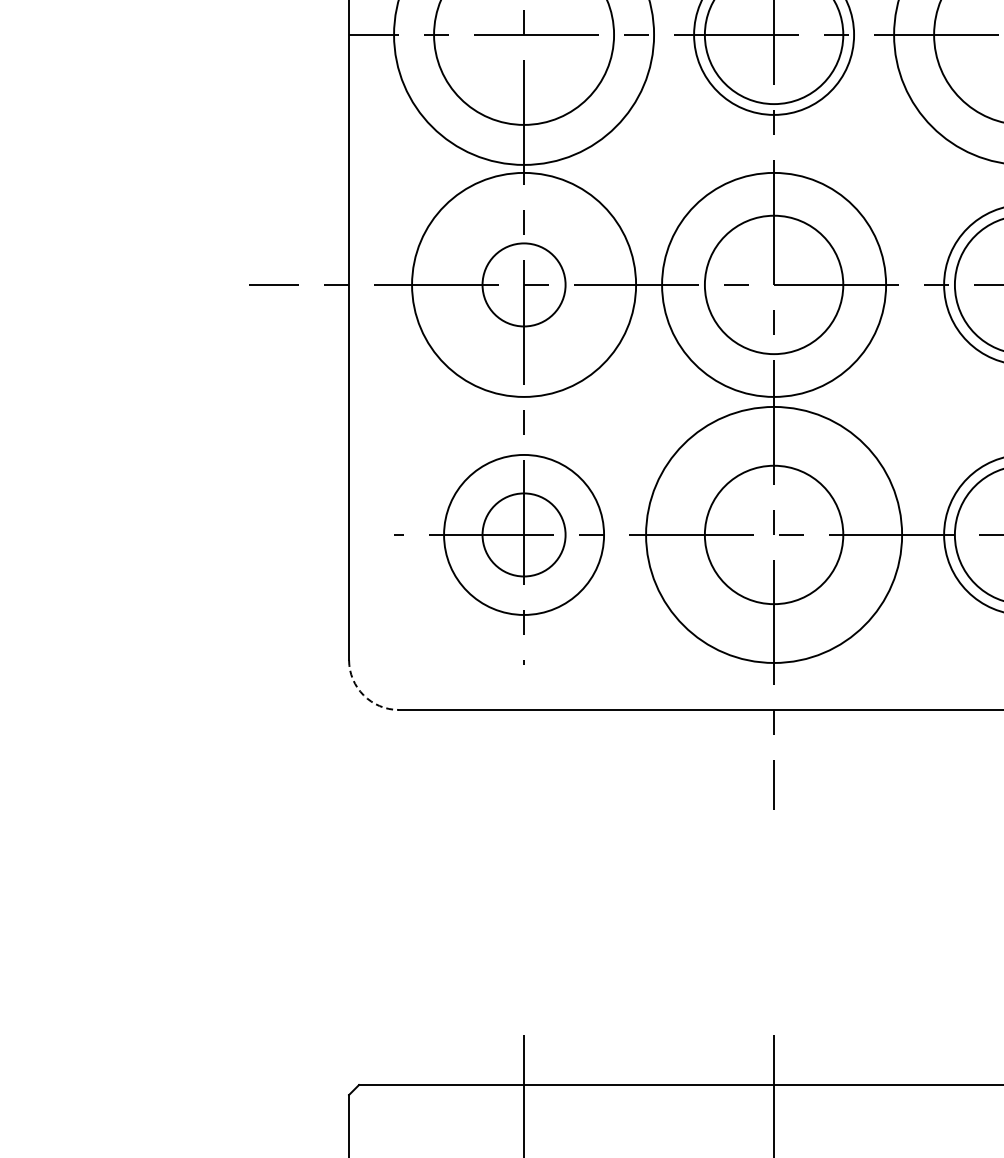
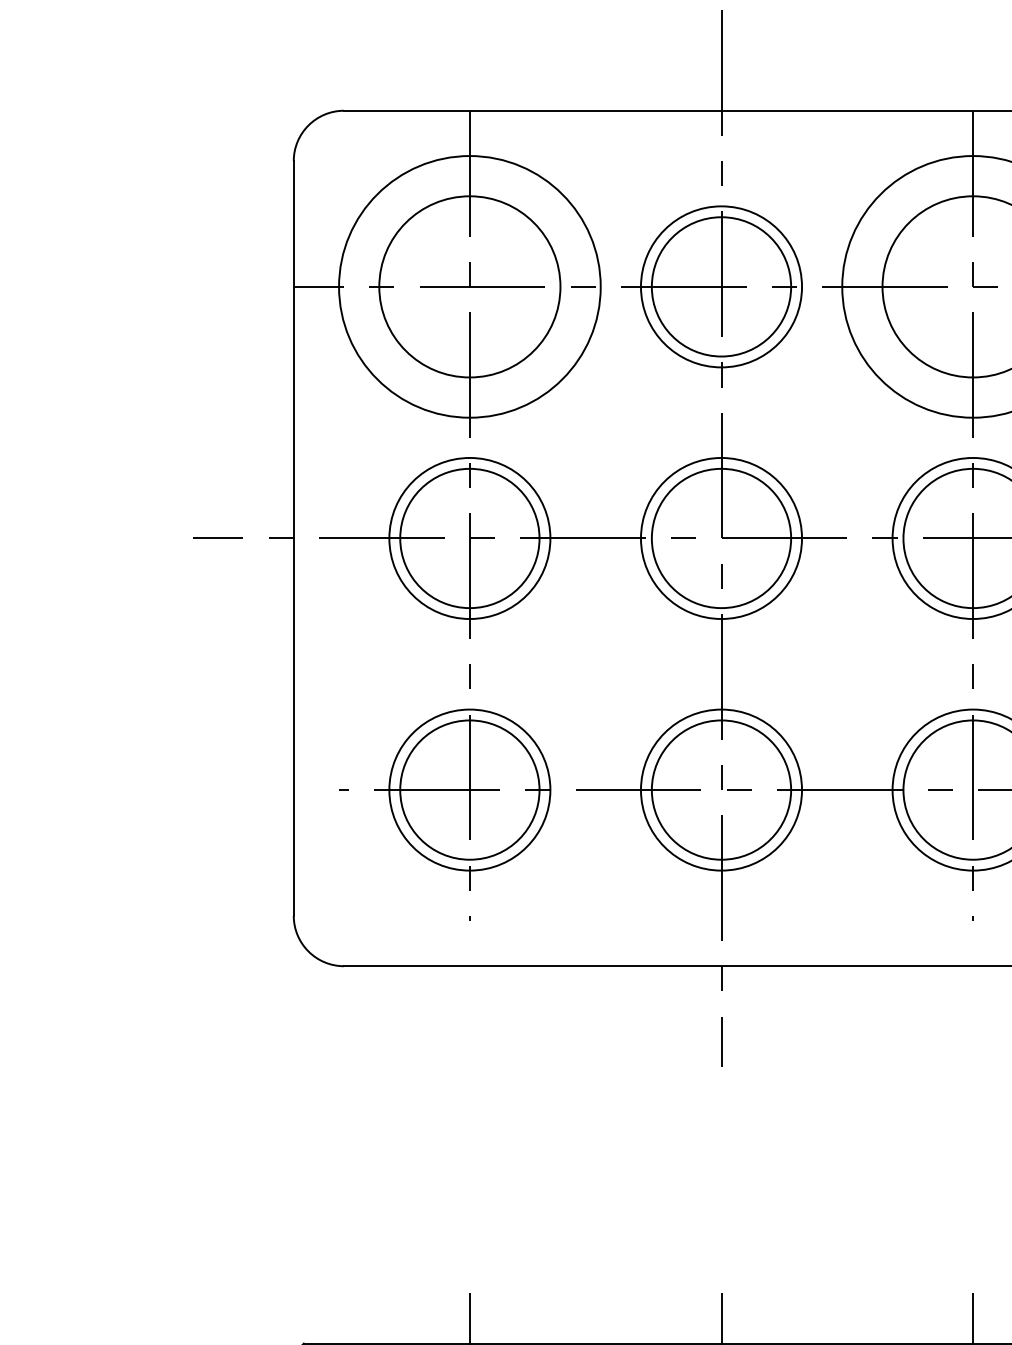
circle: (523, 284) -> (469, 538), size x0.71
circle: (523, 284) -> (469, 538), size x1.67
circle: (774, 284) -> (721, 538), size x0.71
circle: (523, 534) -> (469, 789), size x1.67
circle: (774, 534) -> (721, 789), size x0.62
arc: (363, 695) -> (308, 951), dashed -> solid

